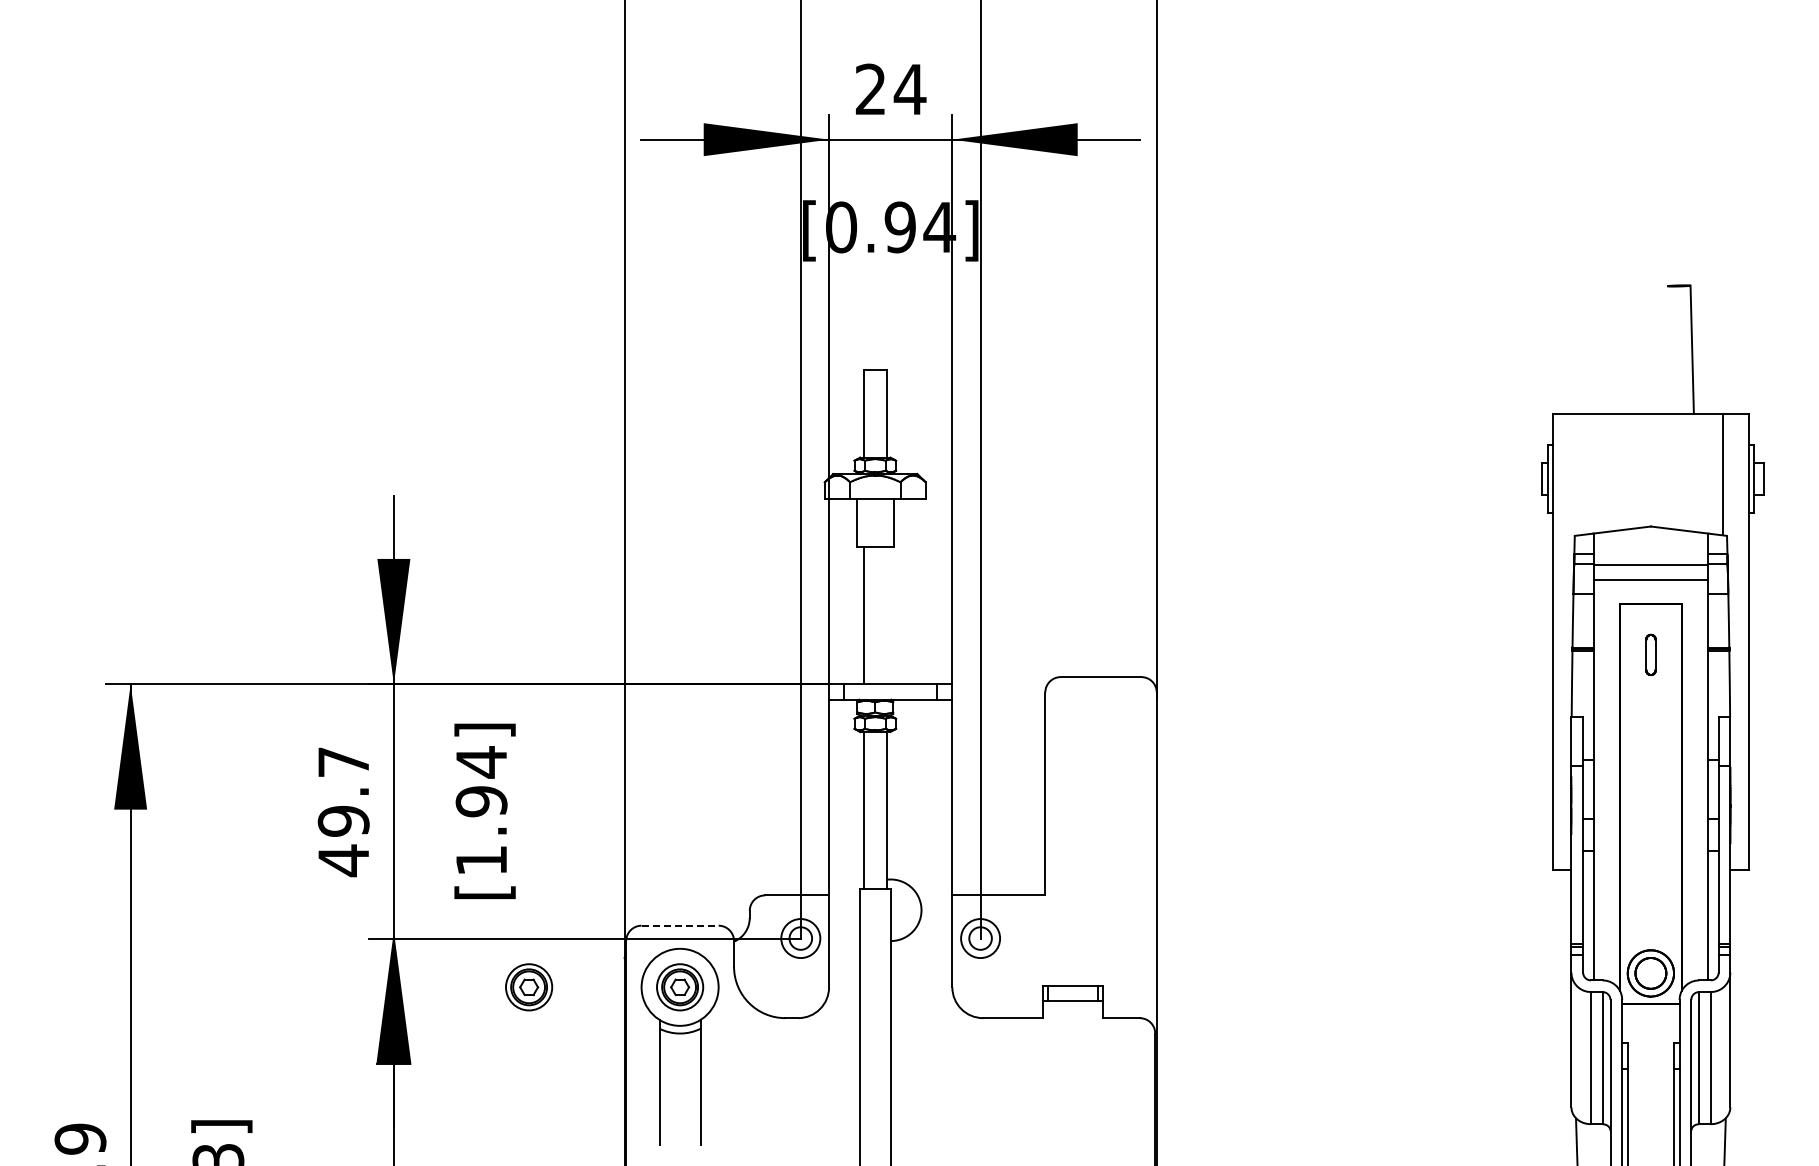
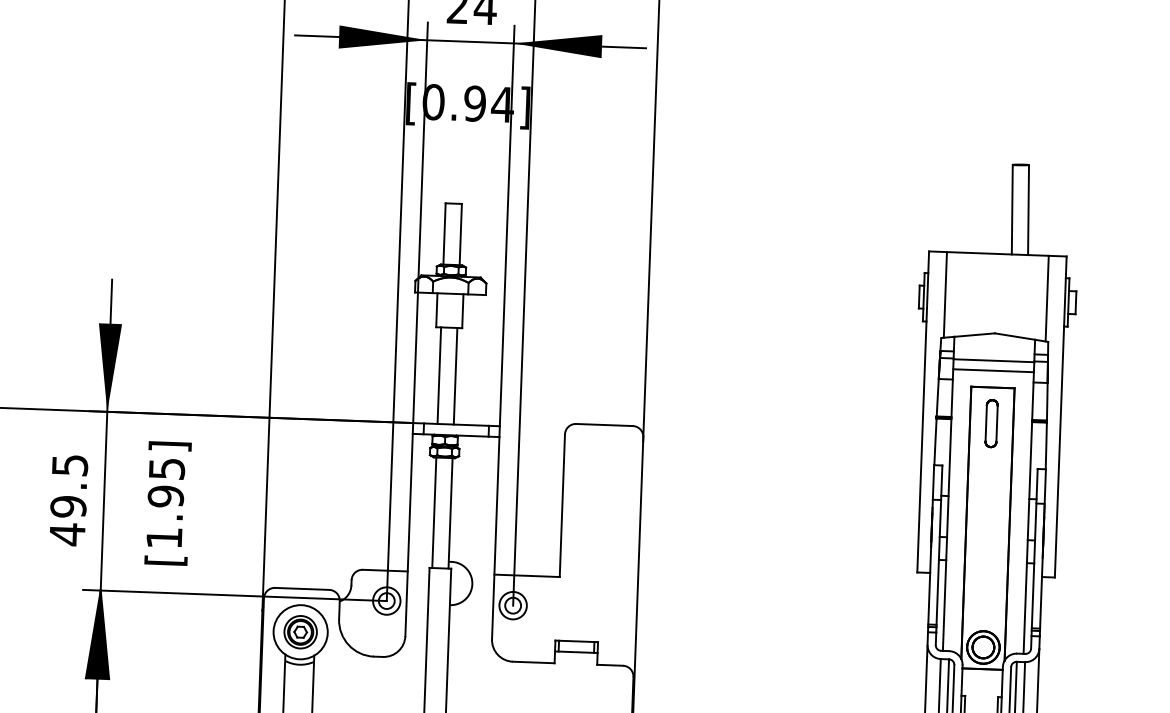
line: (1668, 349) -> (1011, 209), added
line: (1578, 474) -> (945, 294), added
line: (886, 615) -> (455, 376), added
part: (1650, 654) -> (991, 423), size x1.67
text: (343, 762) -> (69, 465), 49.7 -> 49.5
text: (481, 762) -> (166, 469), [1.94] -> [1.95]
line: (680, 925) -> (302, 588), dashed -> solid
part: (529, 987) -> (194, 628), removed

